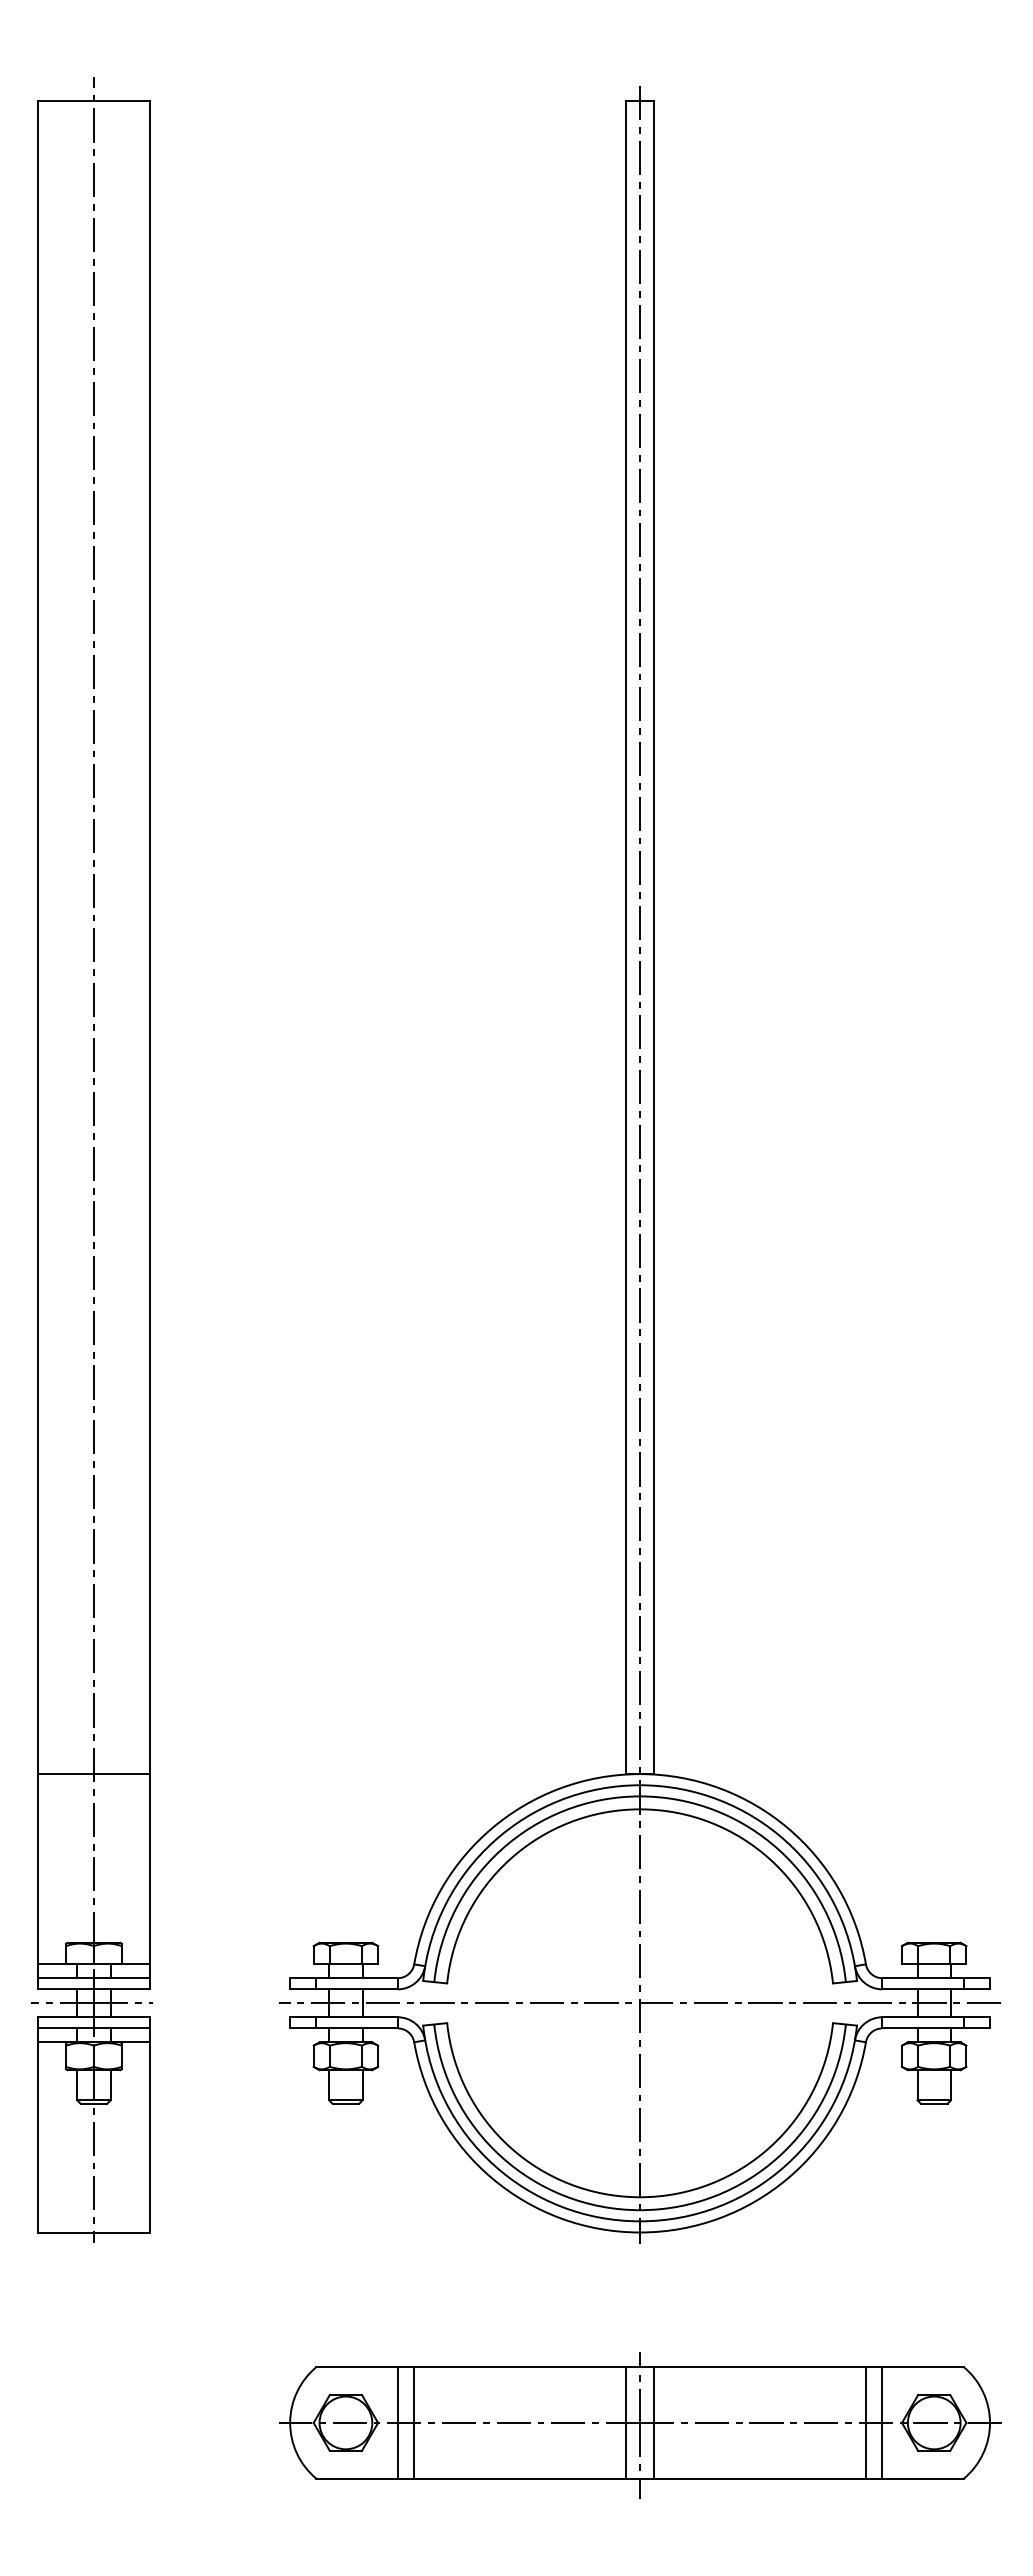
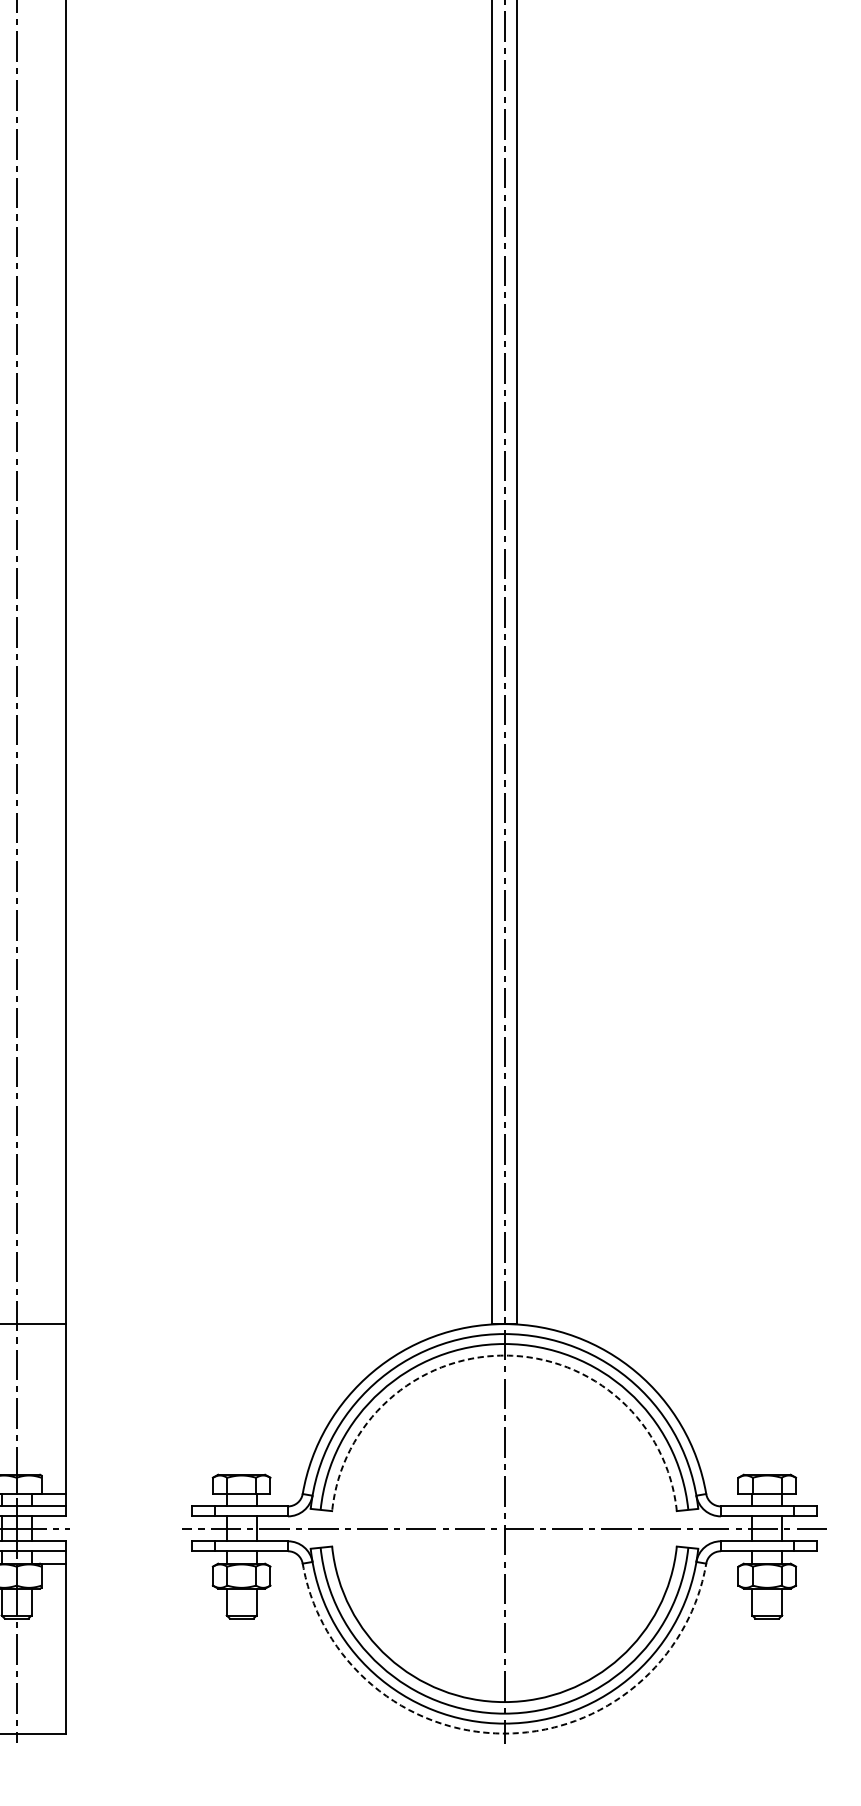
arc: (640, 1809) -> (504, 1355), solid -> dashed
arc: (640, 2232) -> (504, 1733), solid -> dashed

